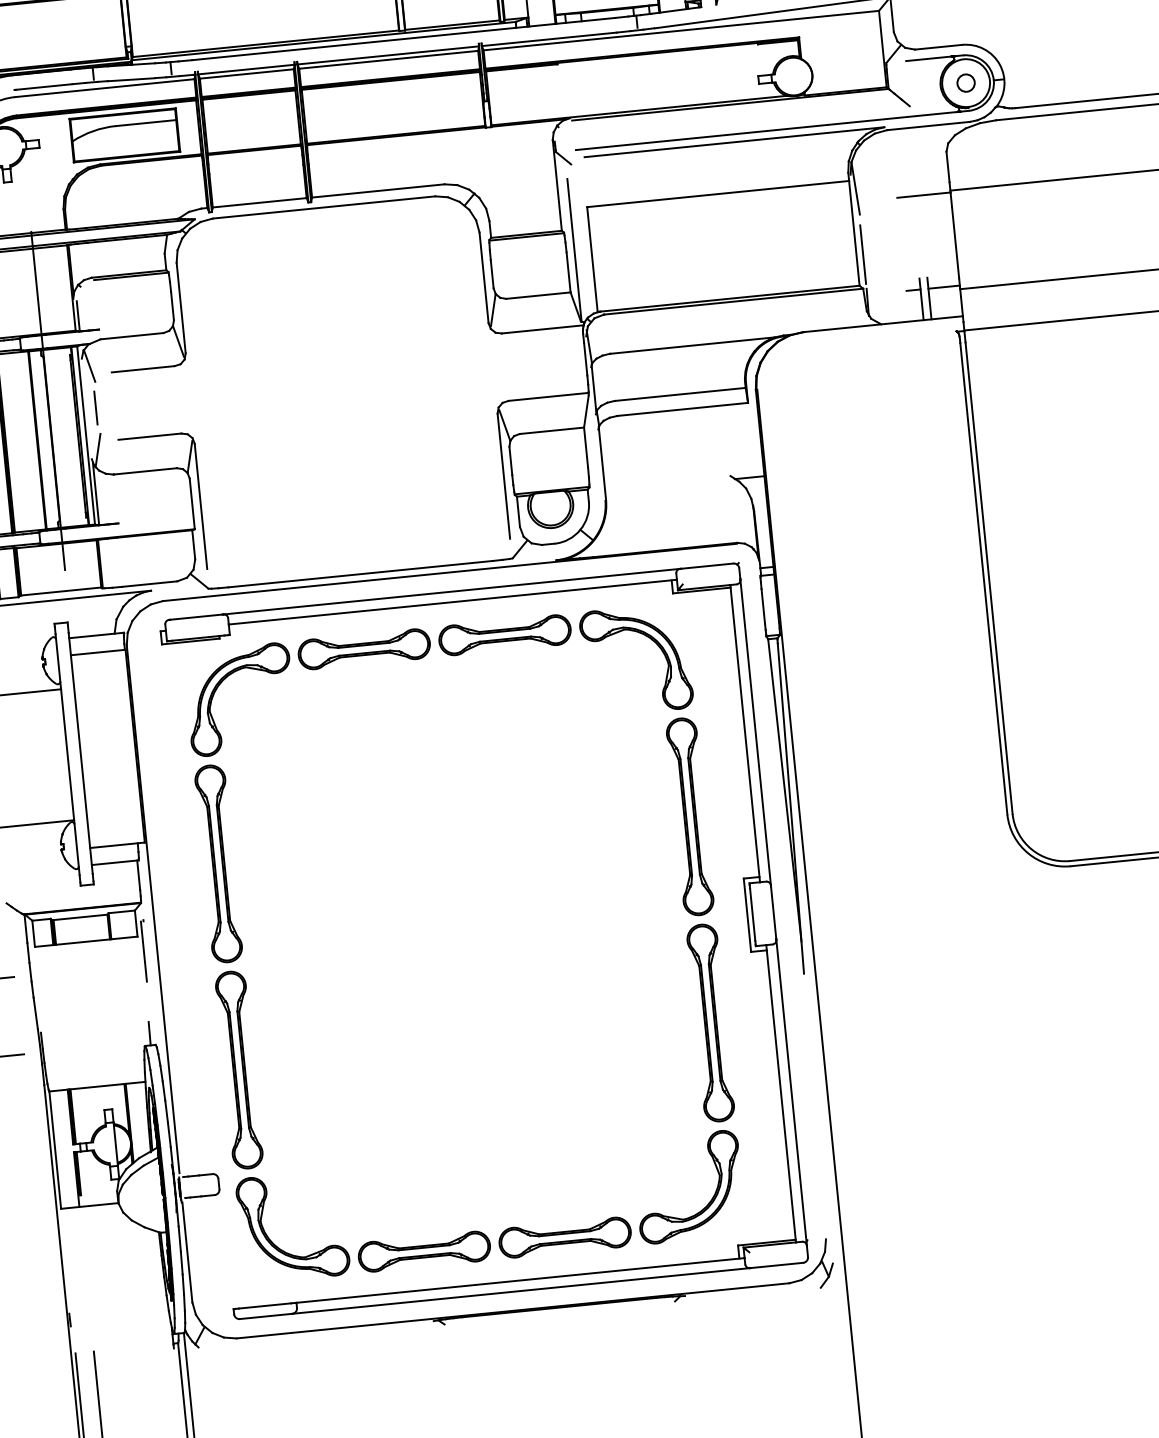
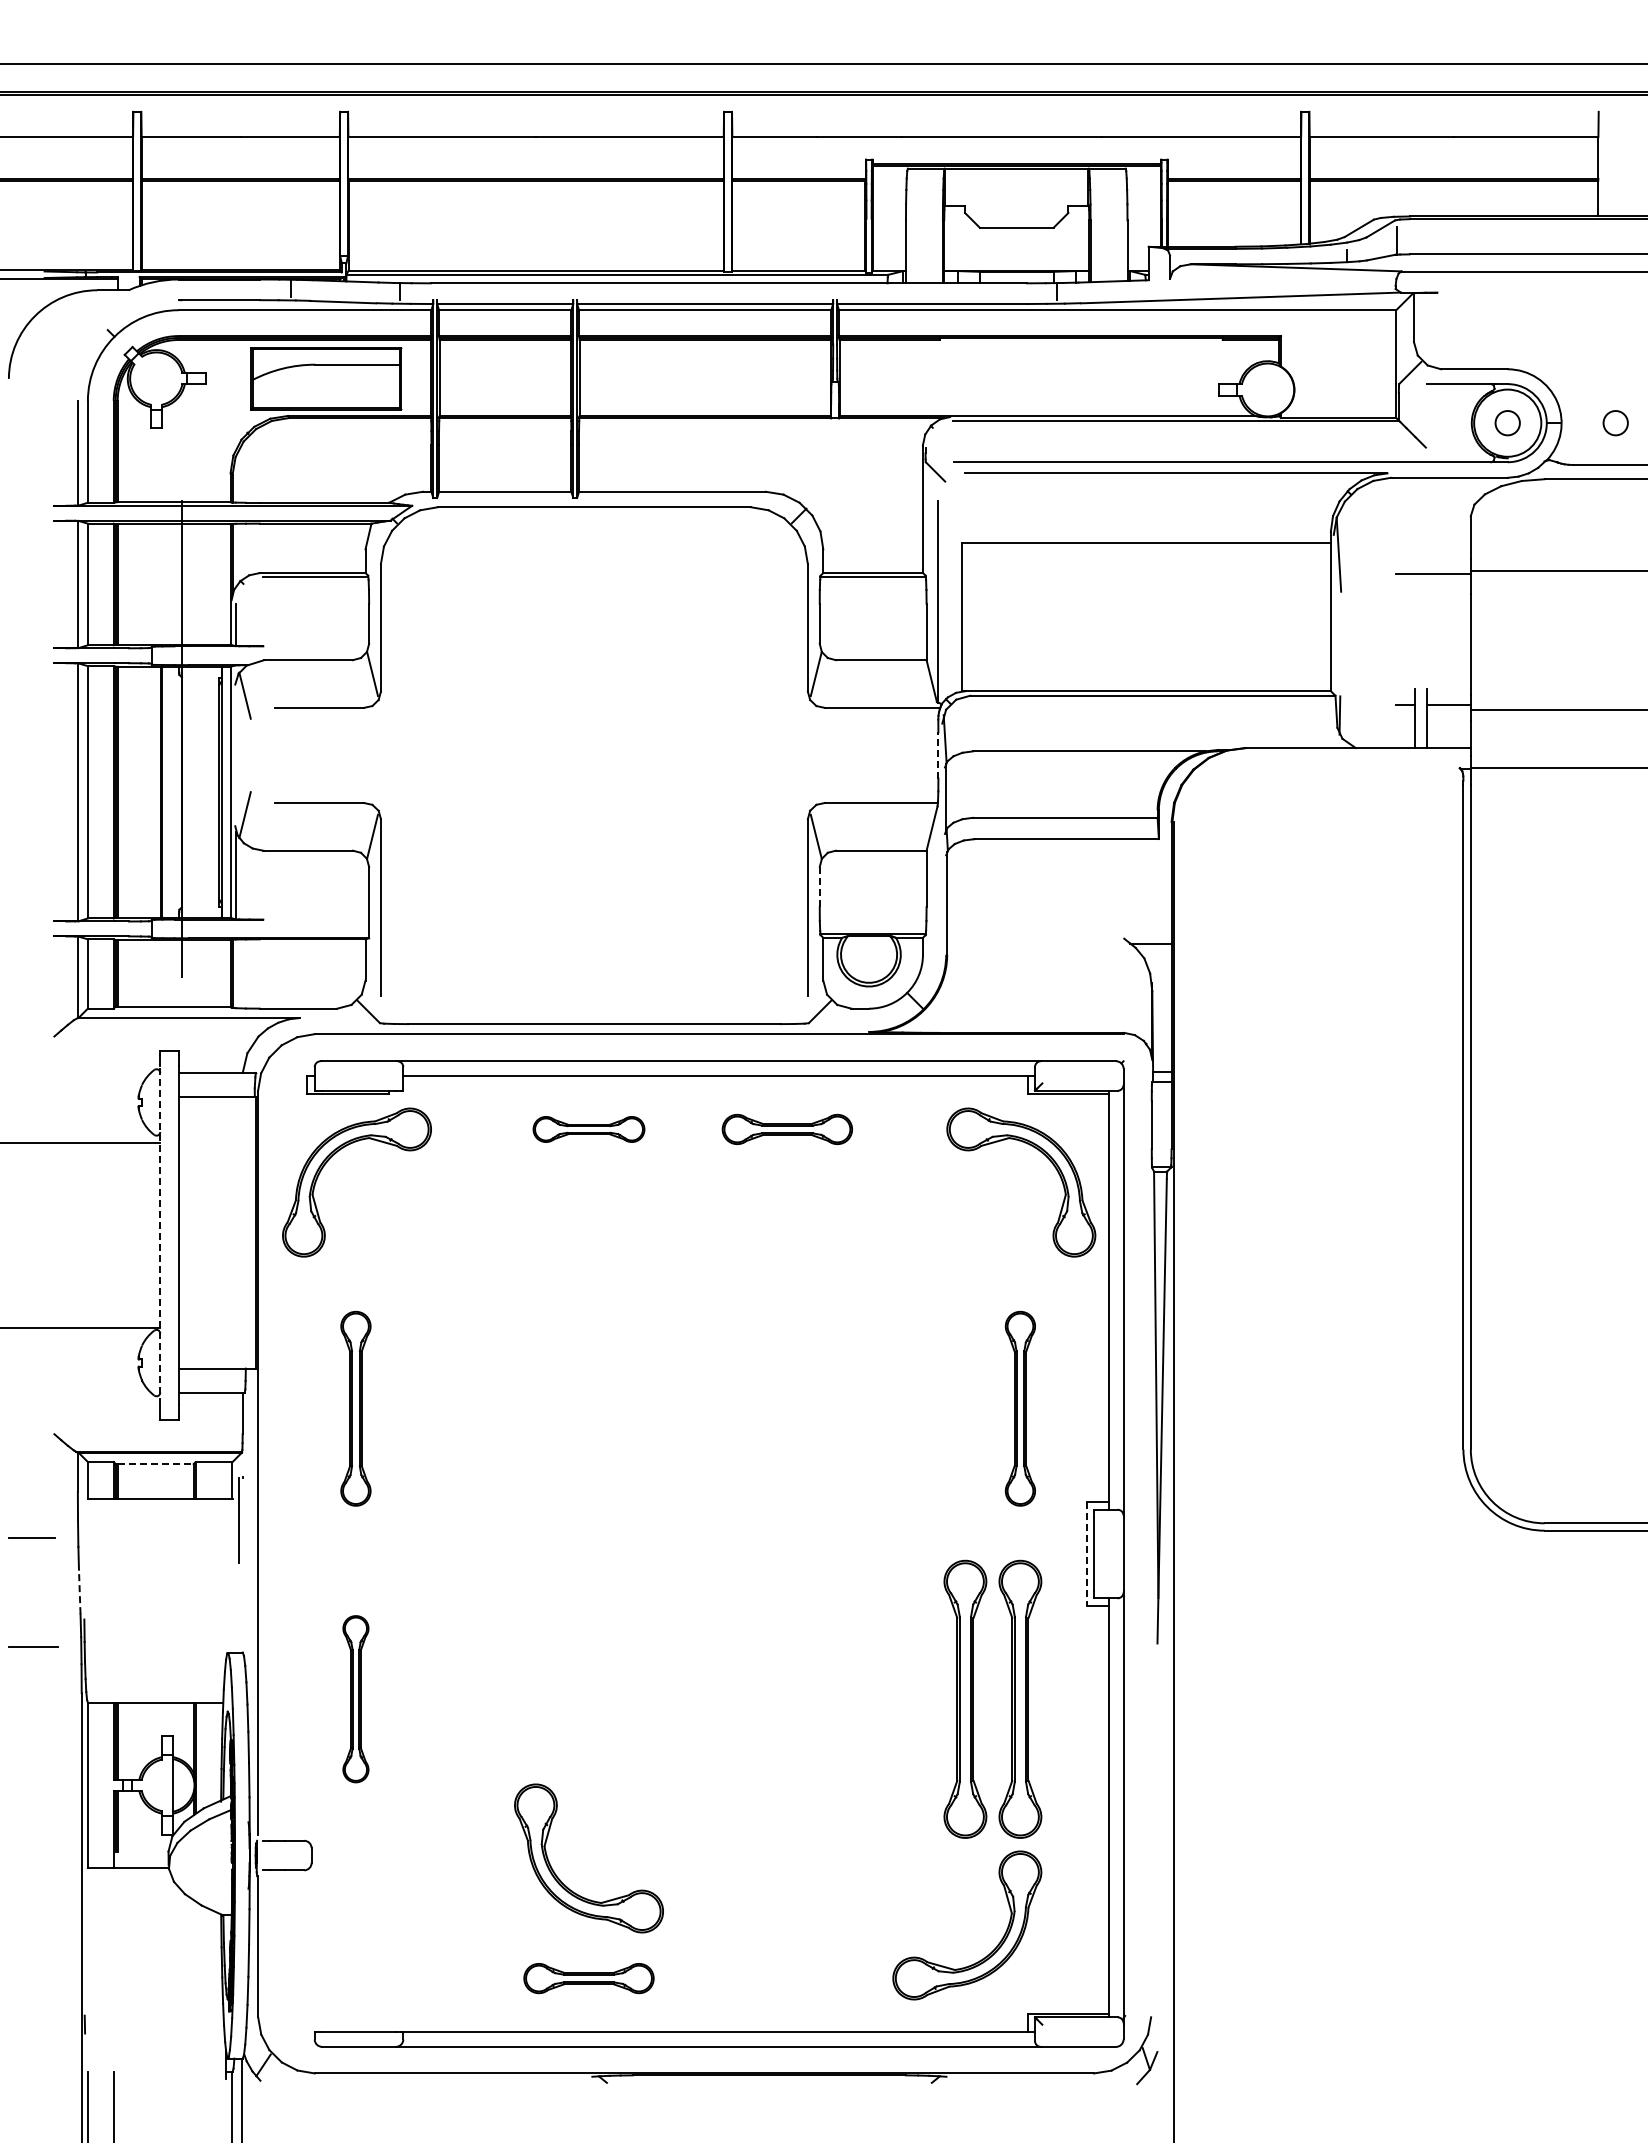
circle: (1042, 75) -> (1615, 423), added
line: (863, 254) -> (1340, 647), removed
line: (585, 358) -> (938, 754), solid -> dashed
line: (96, 408) -> (248, 755), removed
line: (510, 460) -> (819, 886), solid -> dashed
part: (505, 635) -> (787, 1129), size x0.7
part: (648, 638) -> (1041, 1153), moved
part: (363, 649) -> (588, 1129), size x0.6
part: (222, 682) -> (334, 1155), moved
line: (67, 754) -> (160, 1235), solid -> dashed
part: (690, 816) -> (1020, 1408), size x0.7
part: (218, 863) -> (355, 1408), size x0.7
line: (747, 915) -> (1086, 1554), solid -> dashed
line: (80, 917) -> (155, 1464), solid -> dashed
line: (35, 1013) -> (79, 1591), solid -> dashed
part: (671, 1026) -> (965, 1698), added
line: (149, 1033) -> (235, 1635), removed
part: (238, 1069) -> (355, 1698), size x0.6
part: (565, 1237) -> (787, 1978), removed
part: (275, 1244) -> (561, 1880), moved
part: (424, 1251) -> (588, 1978), size x0.7

